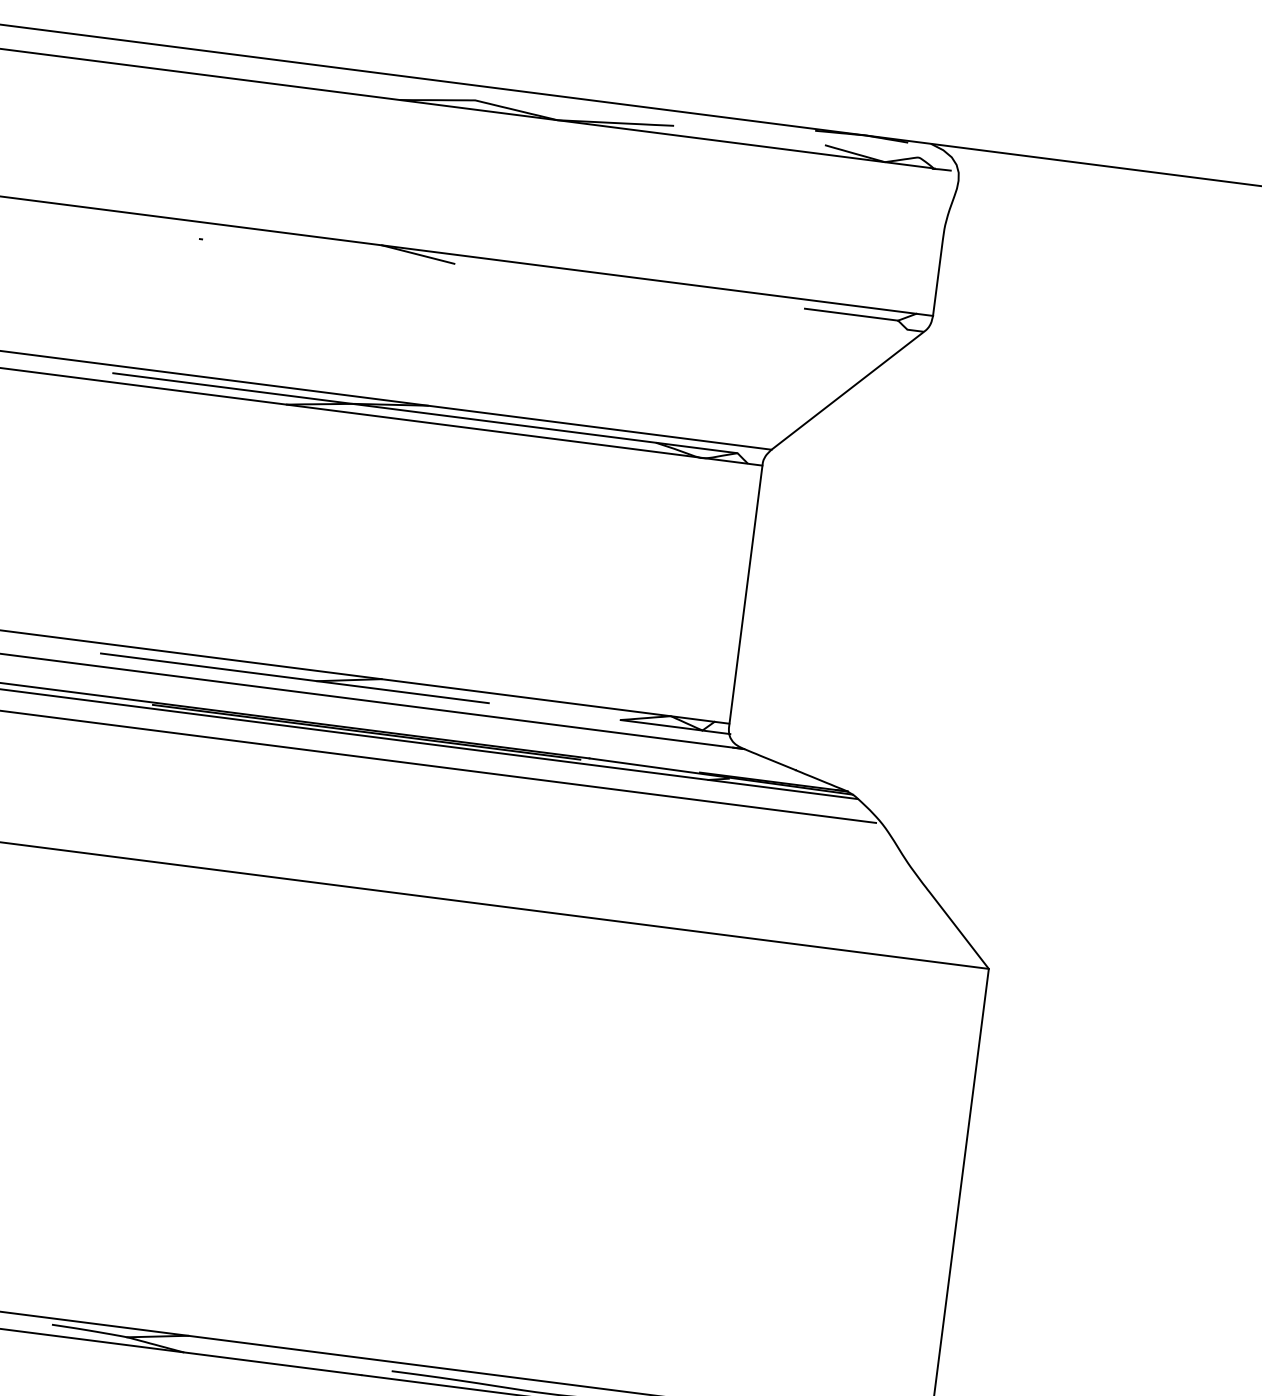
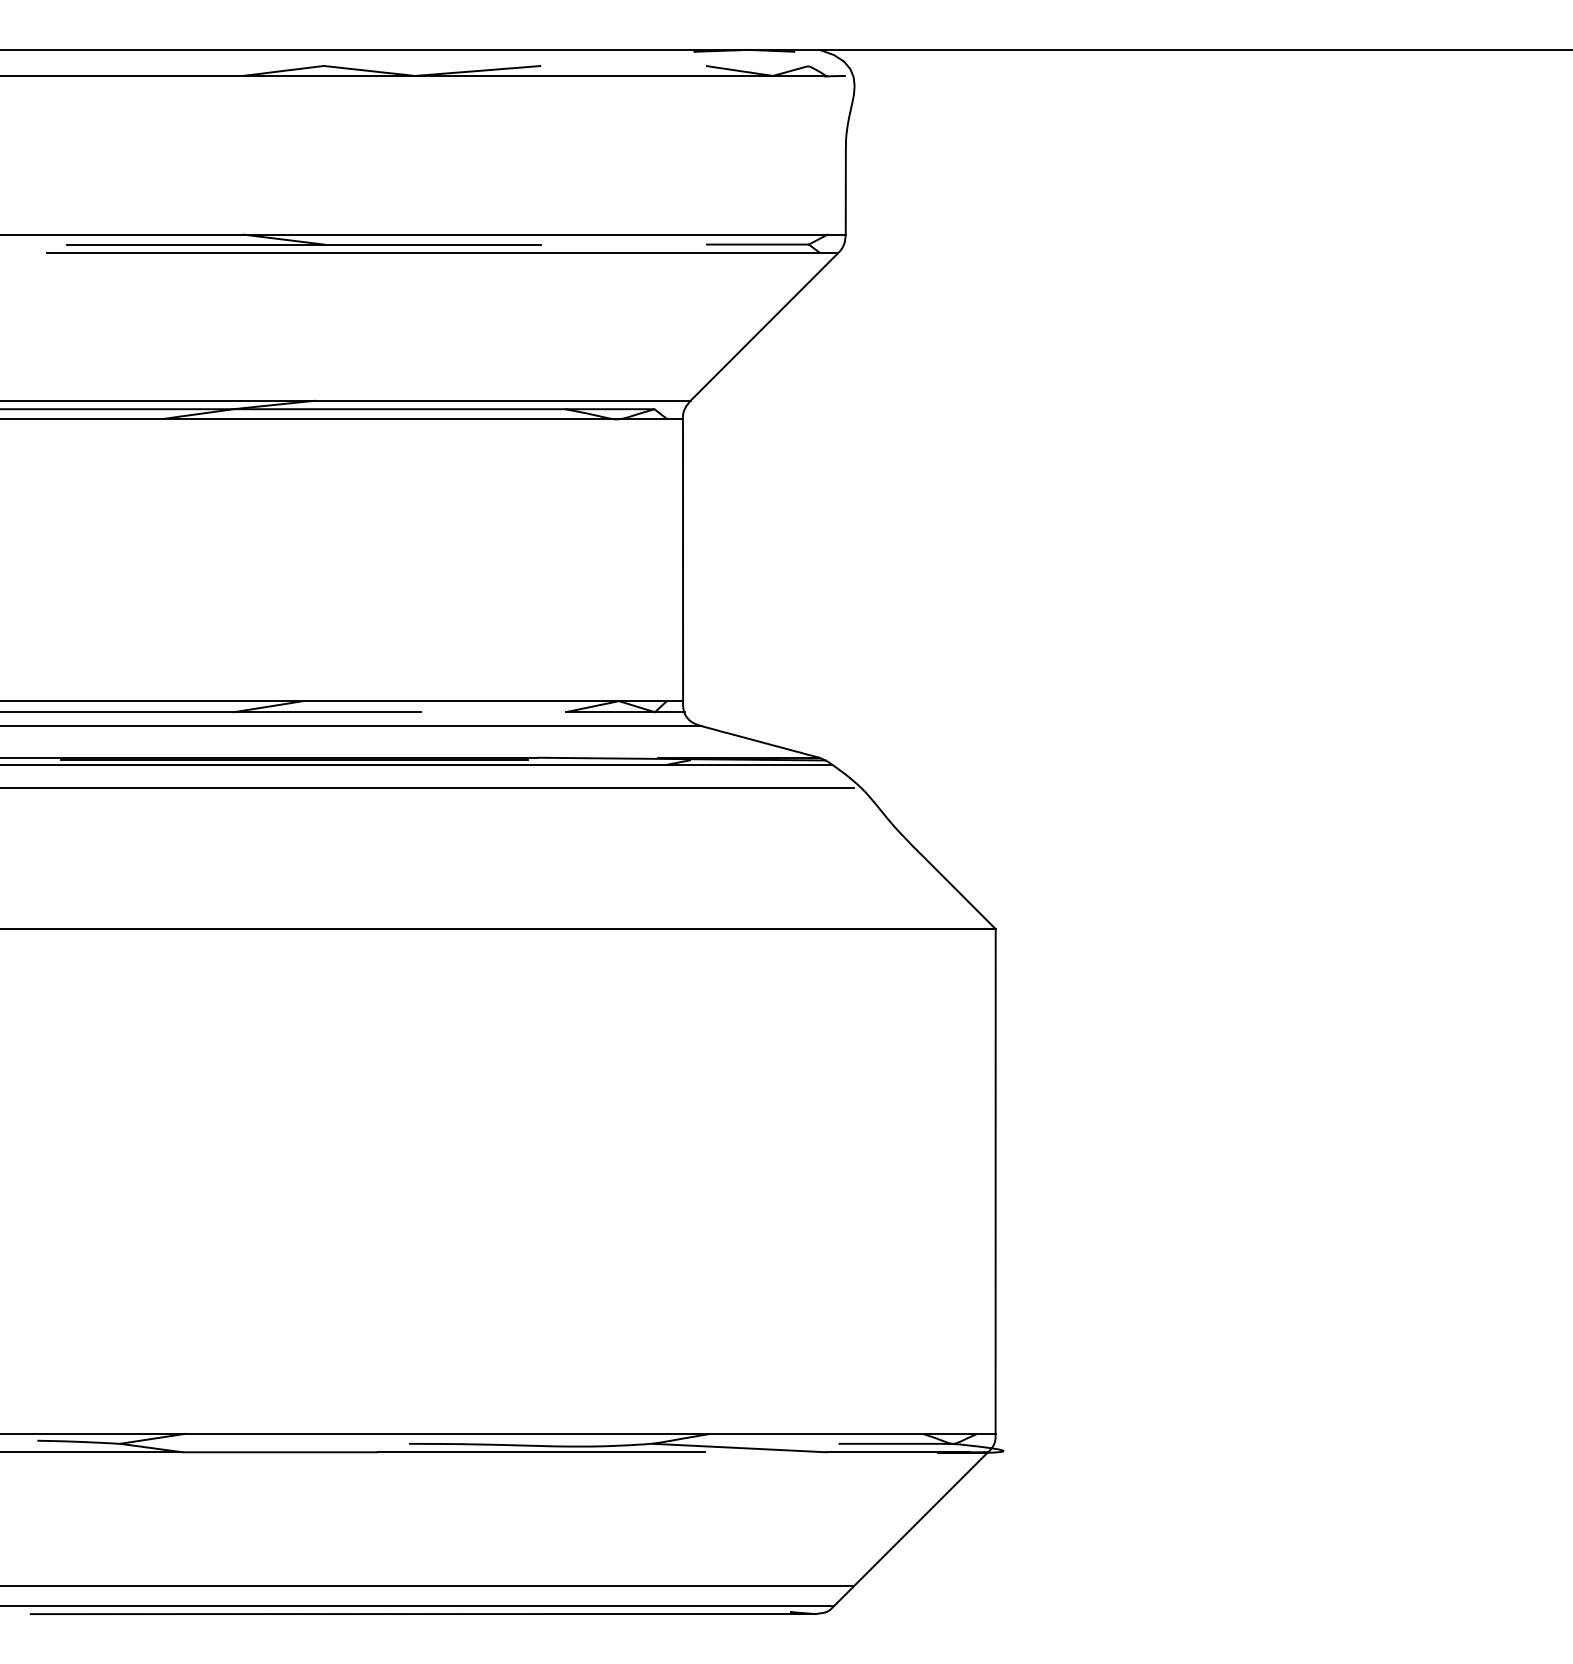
line: (435, 261) -> (303, 244), added
line: (555, 285) -> (435, 253), added

